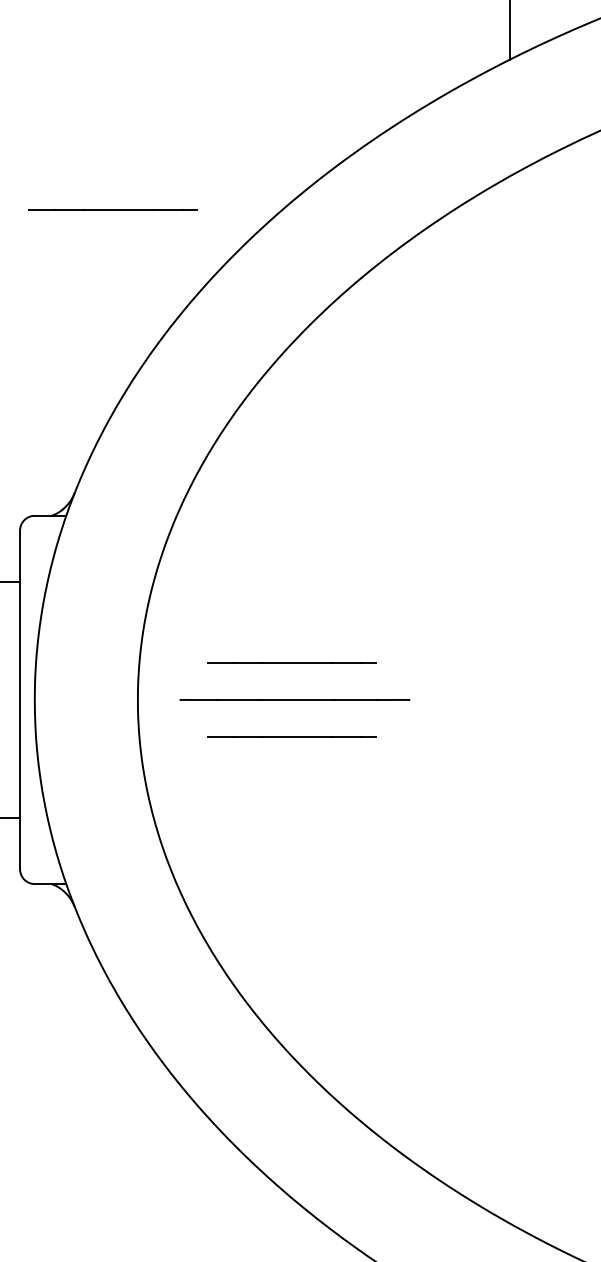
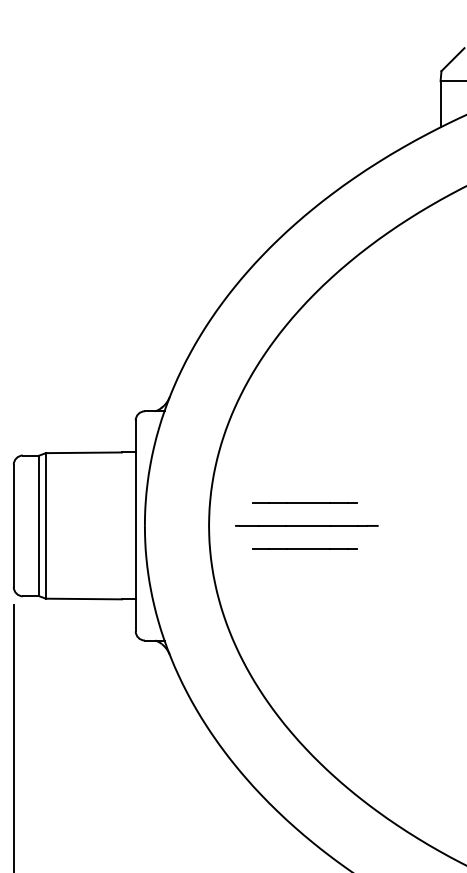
line: (112, 209) -> (193, 220), removed

